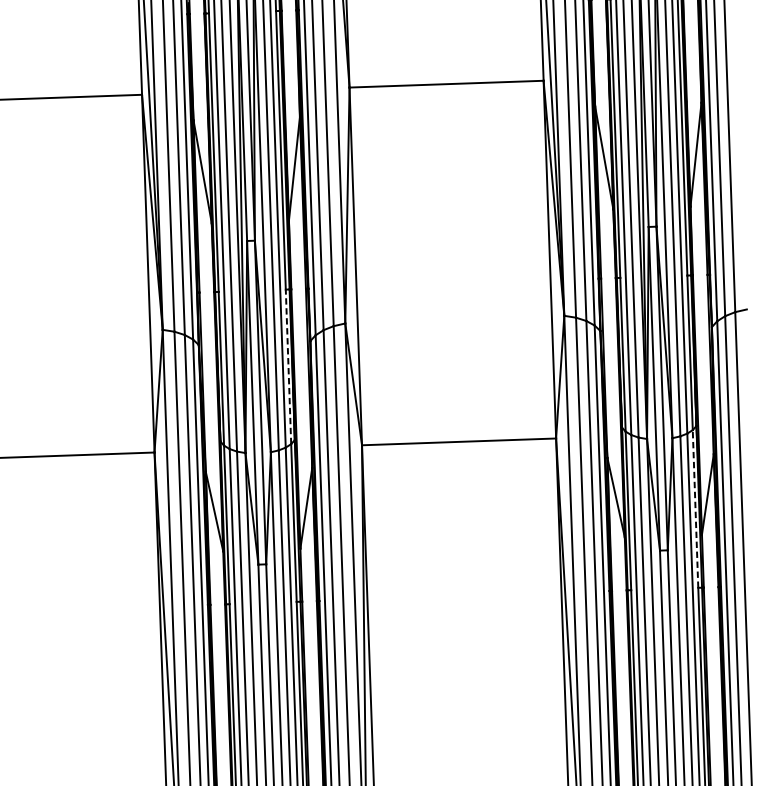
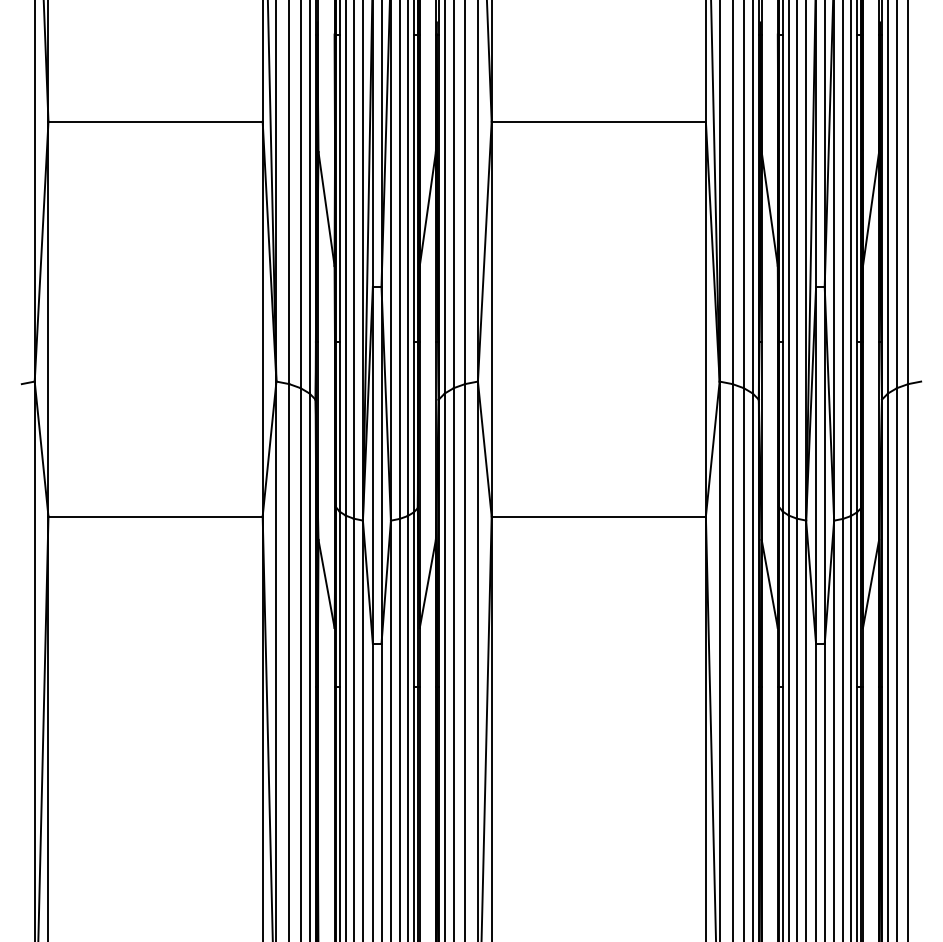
line: (288, 366) -> (413, 426), dashed -> solid
line: (695, 508) -> (856, 599), dashed -> solid

